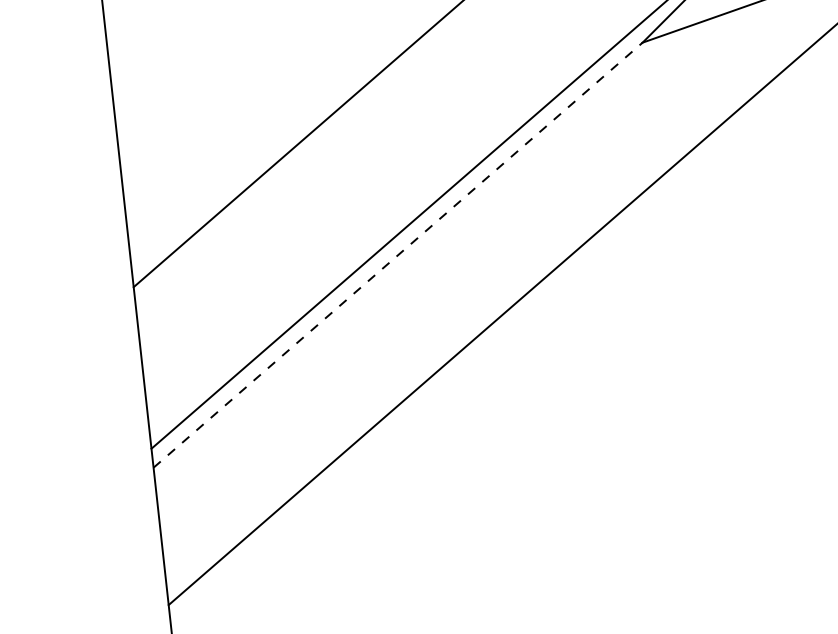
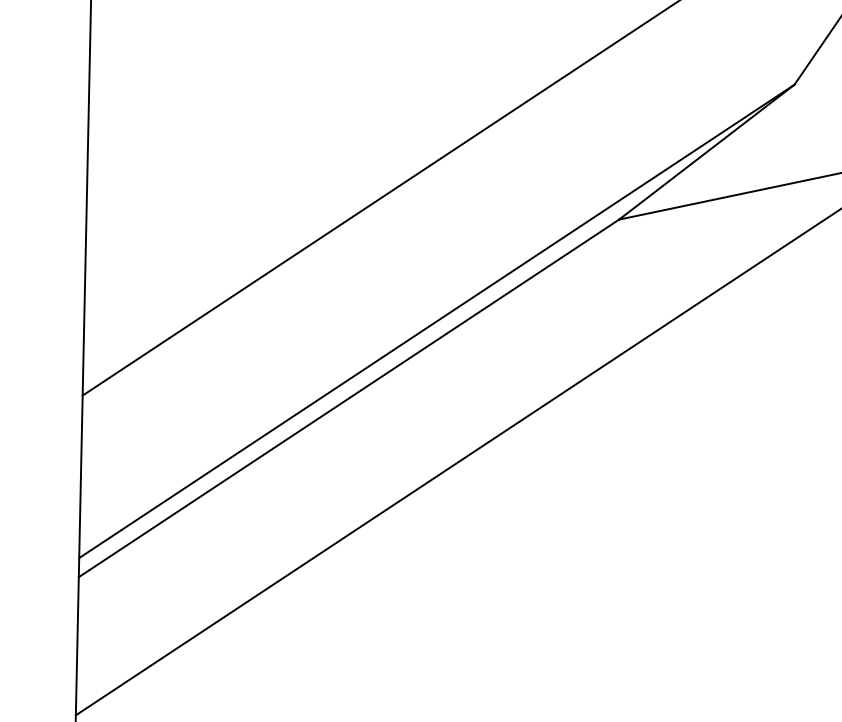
line: (397, 255) -> (348, 398), dashed -> solid

